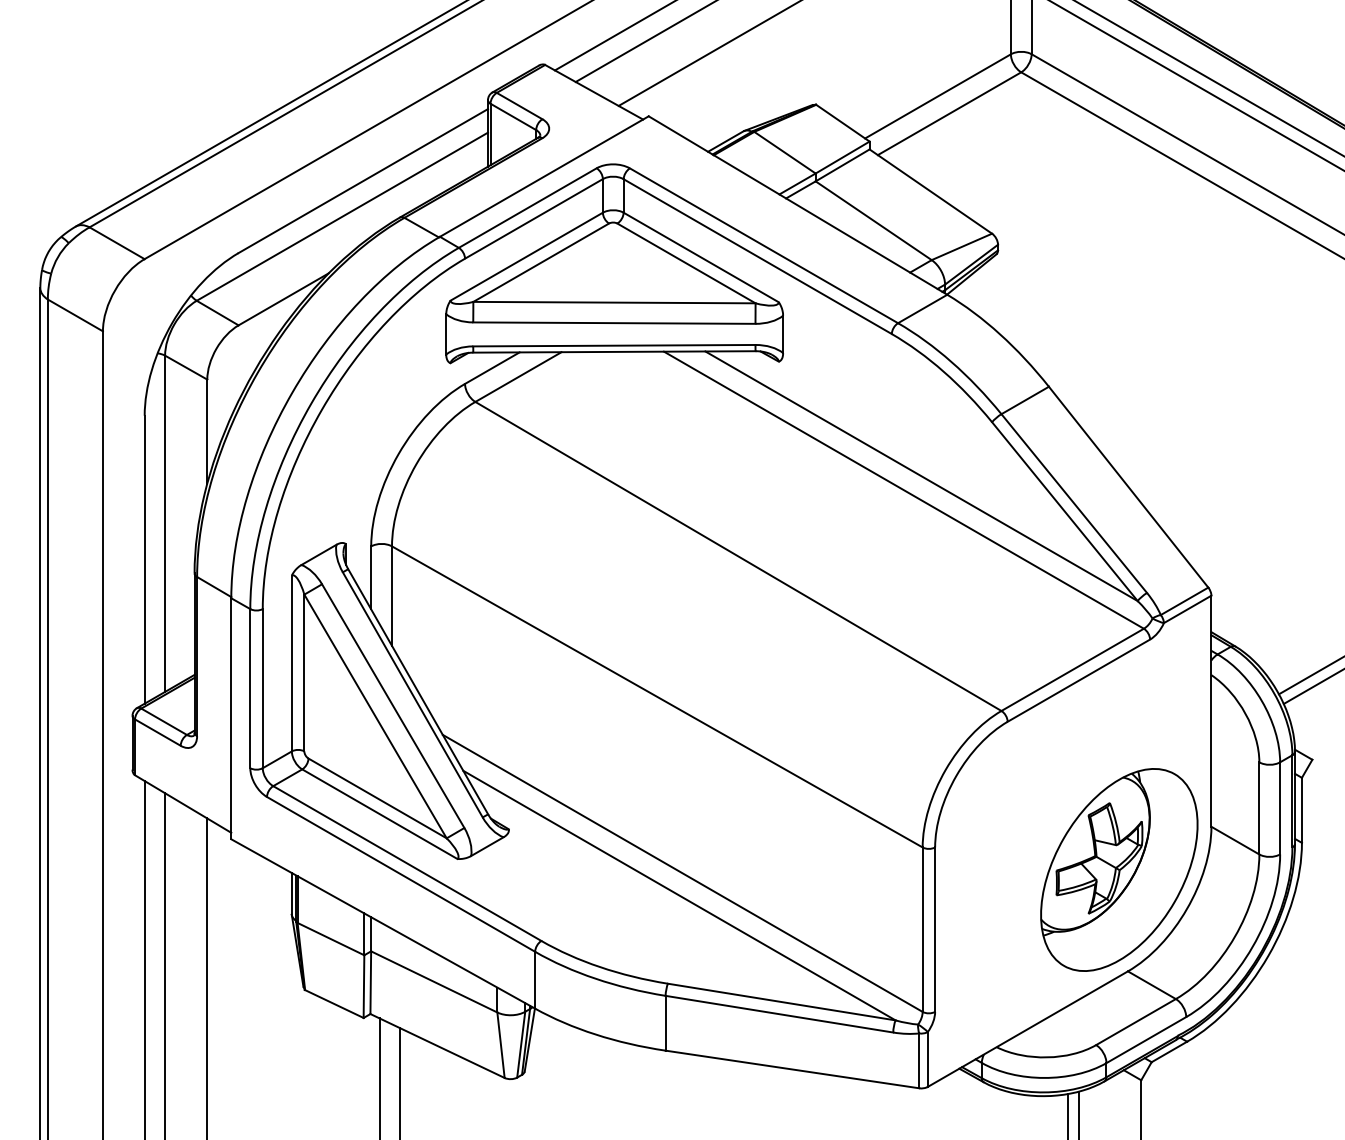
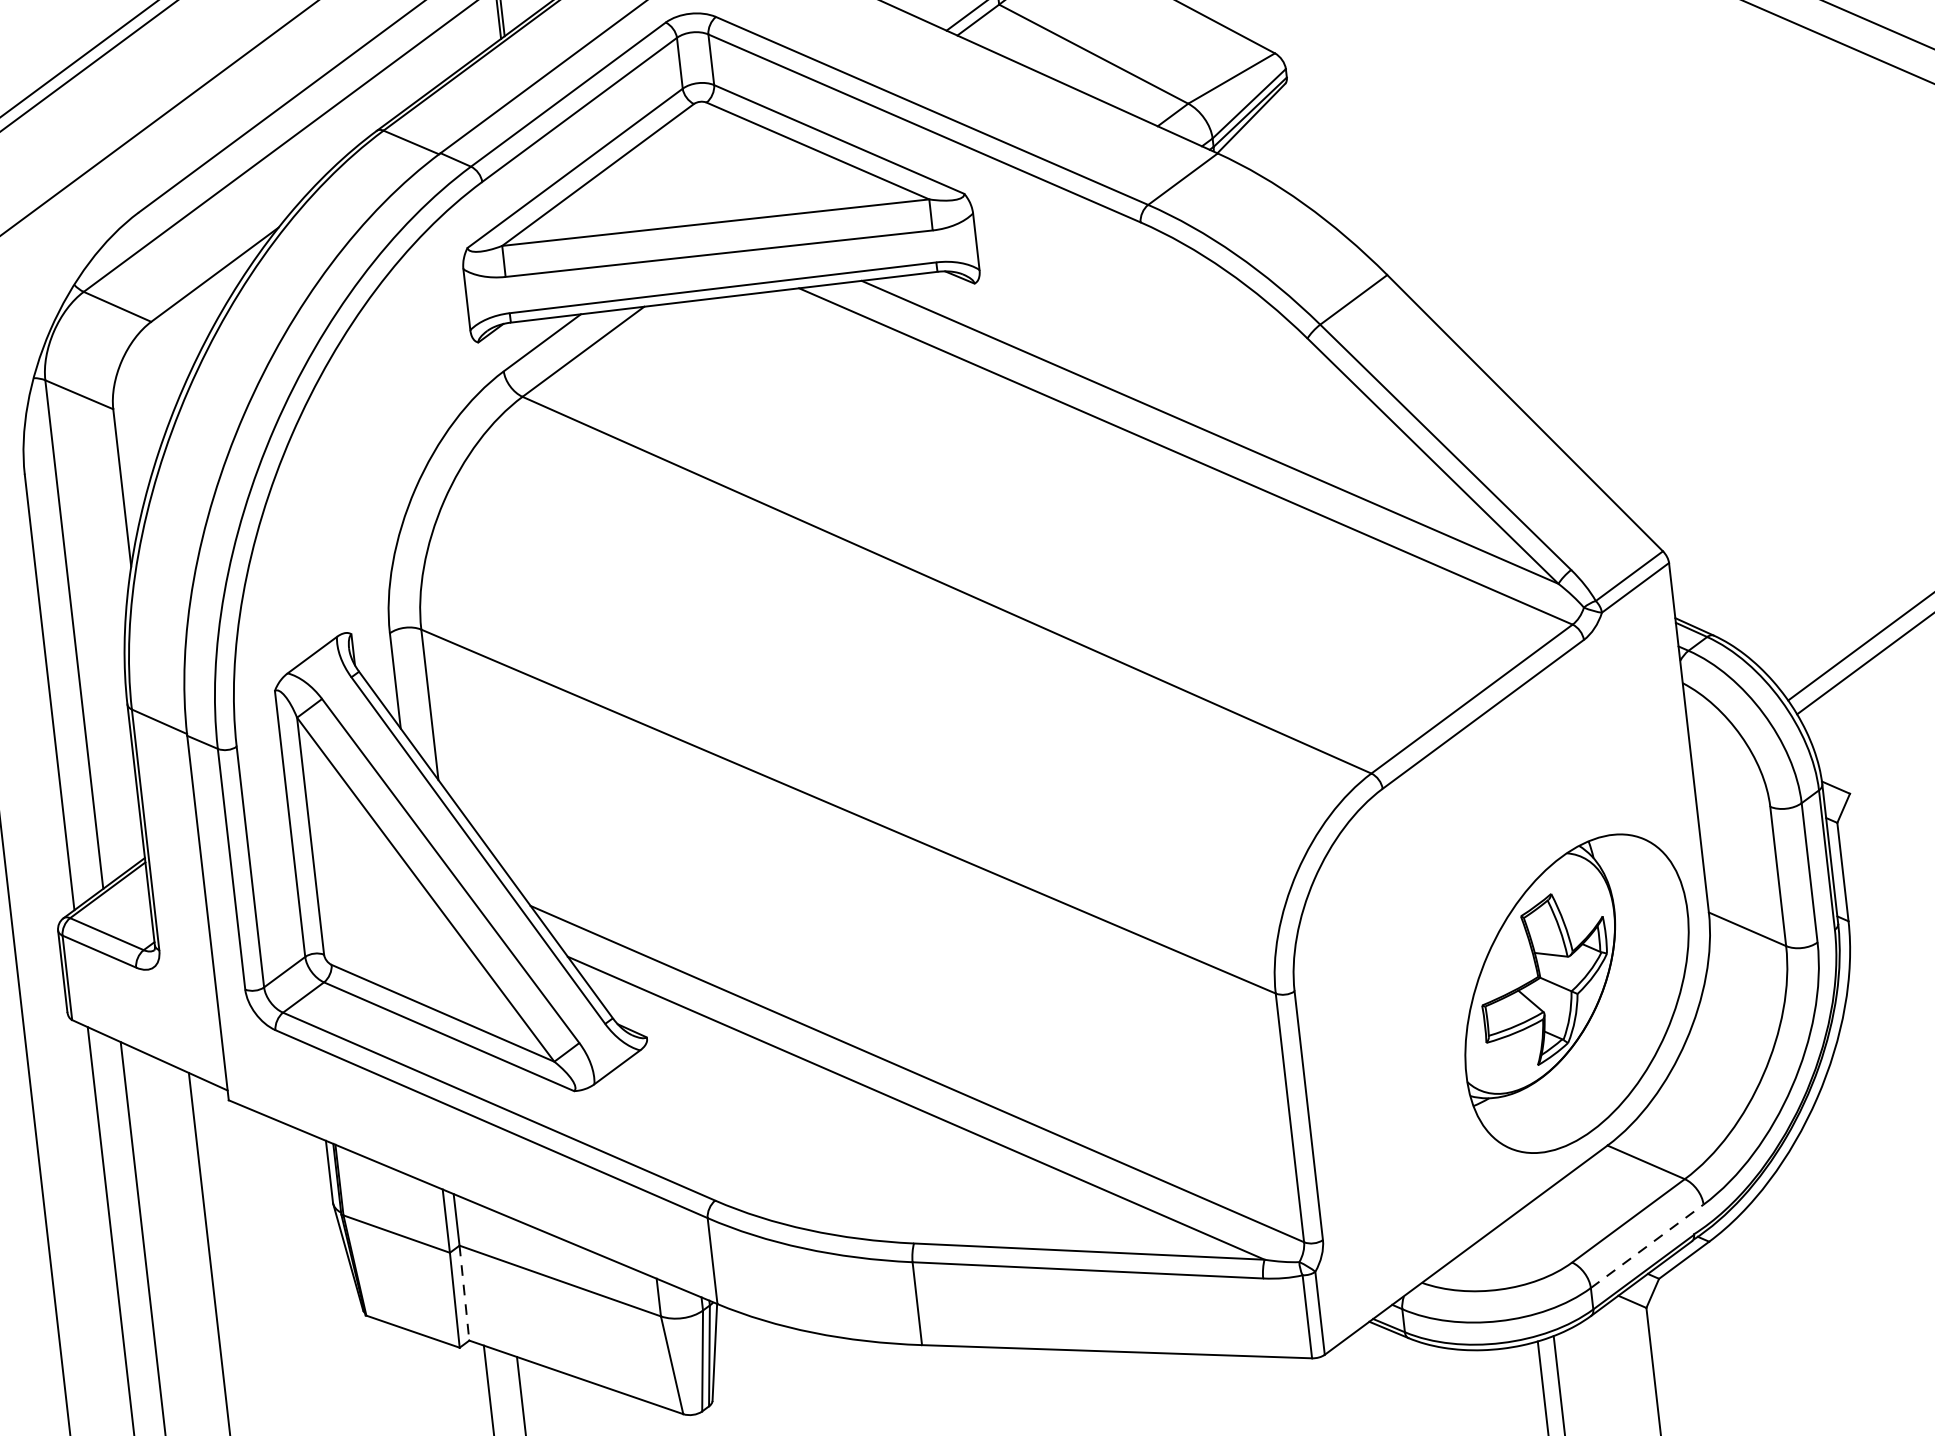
line: (370, 983) -> (464, 1294), solid -> dashed
line: (1146, 1039) -> (1647, 1245), solid -> dashed

